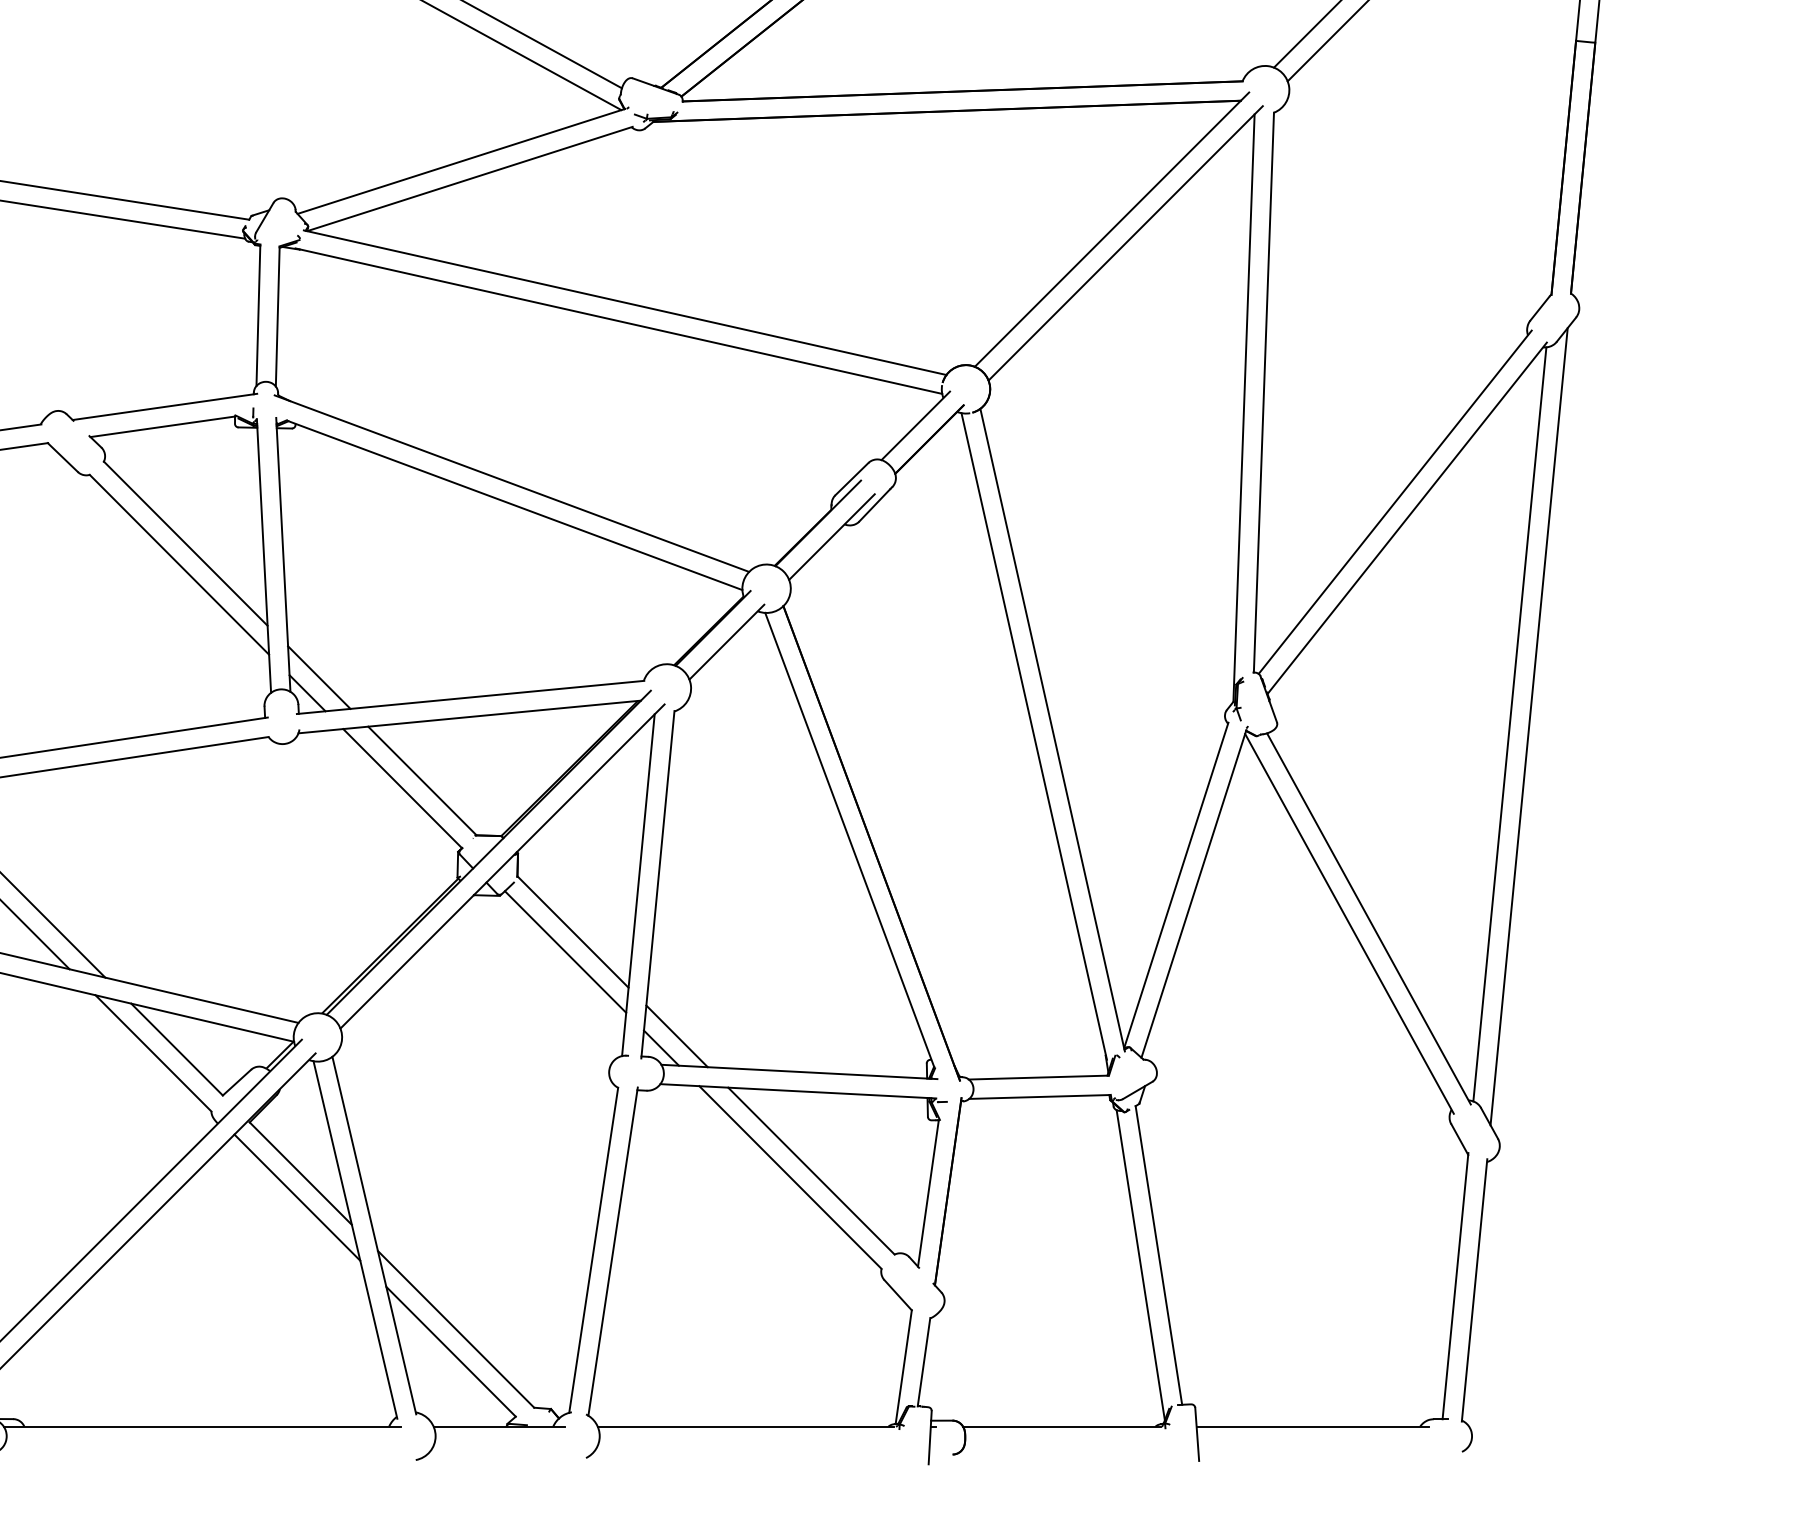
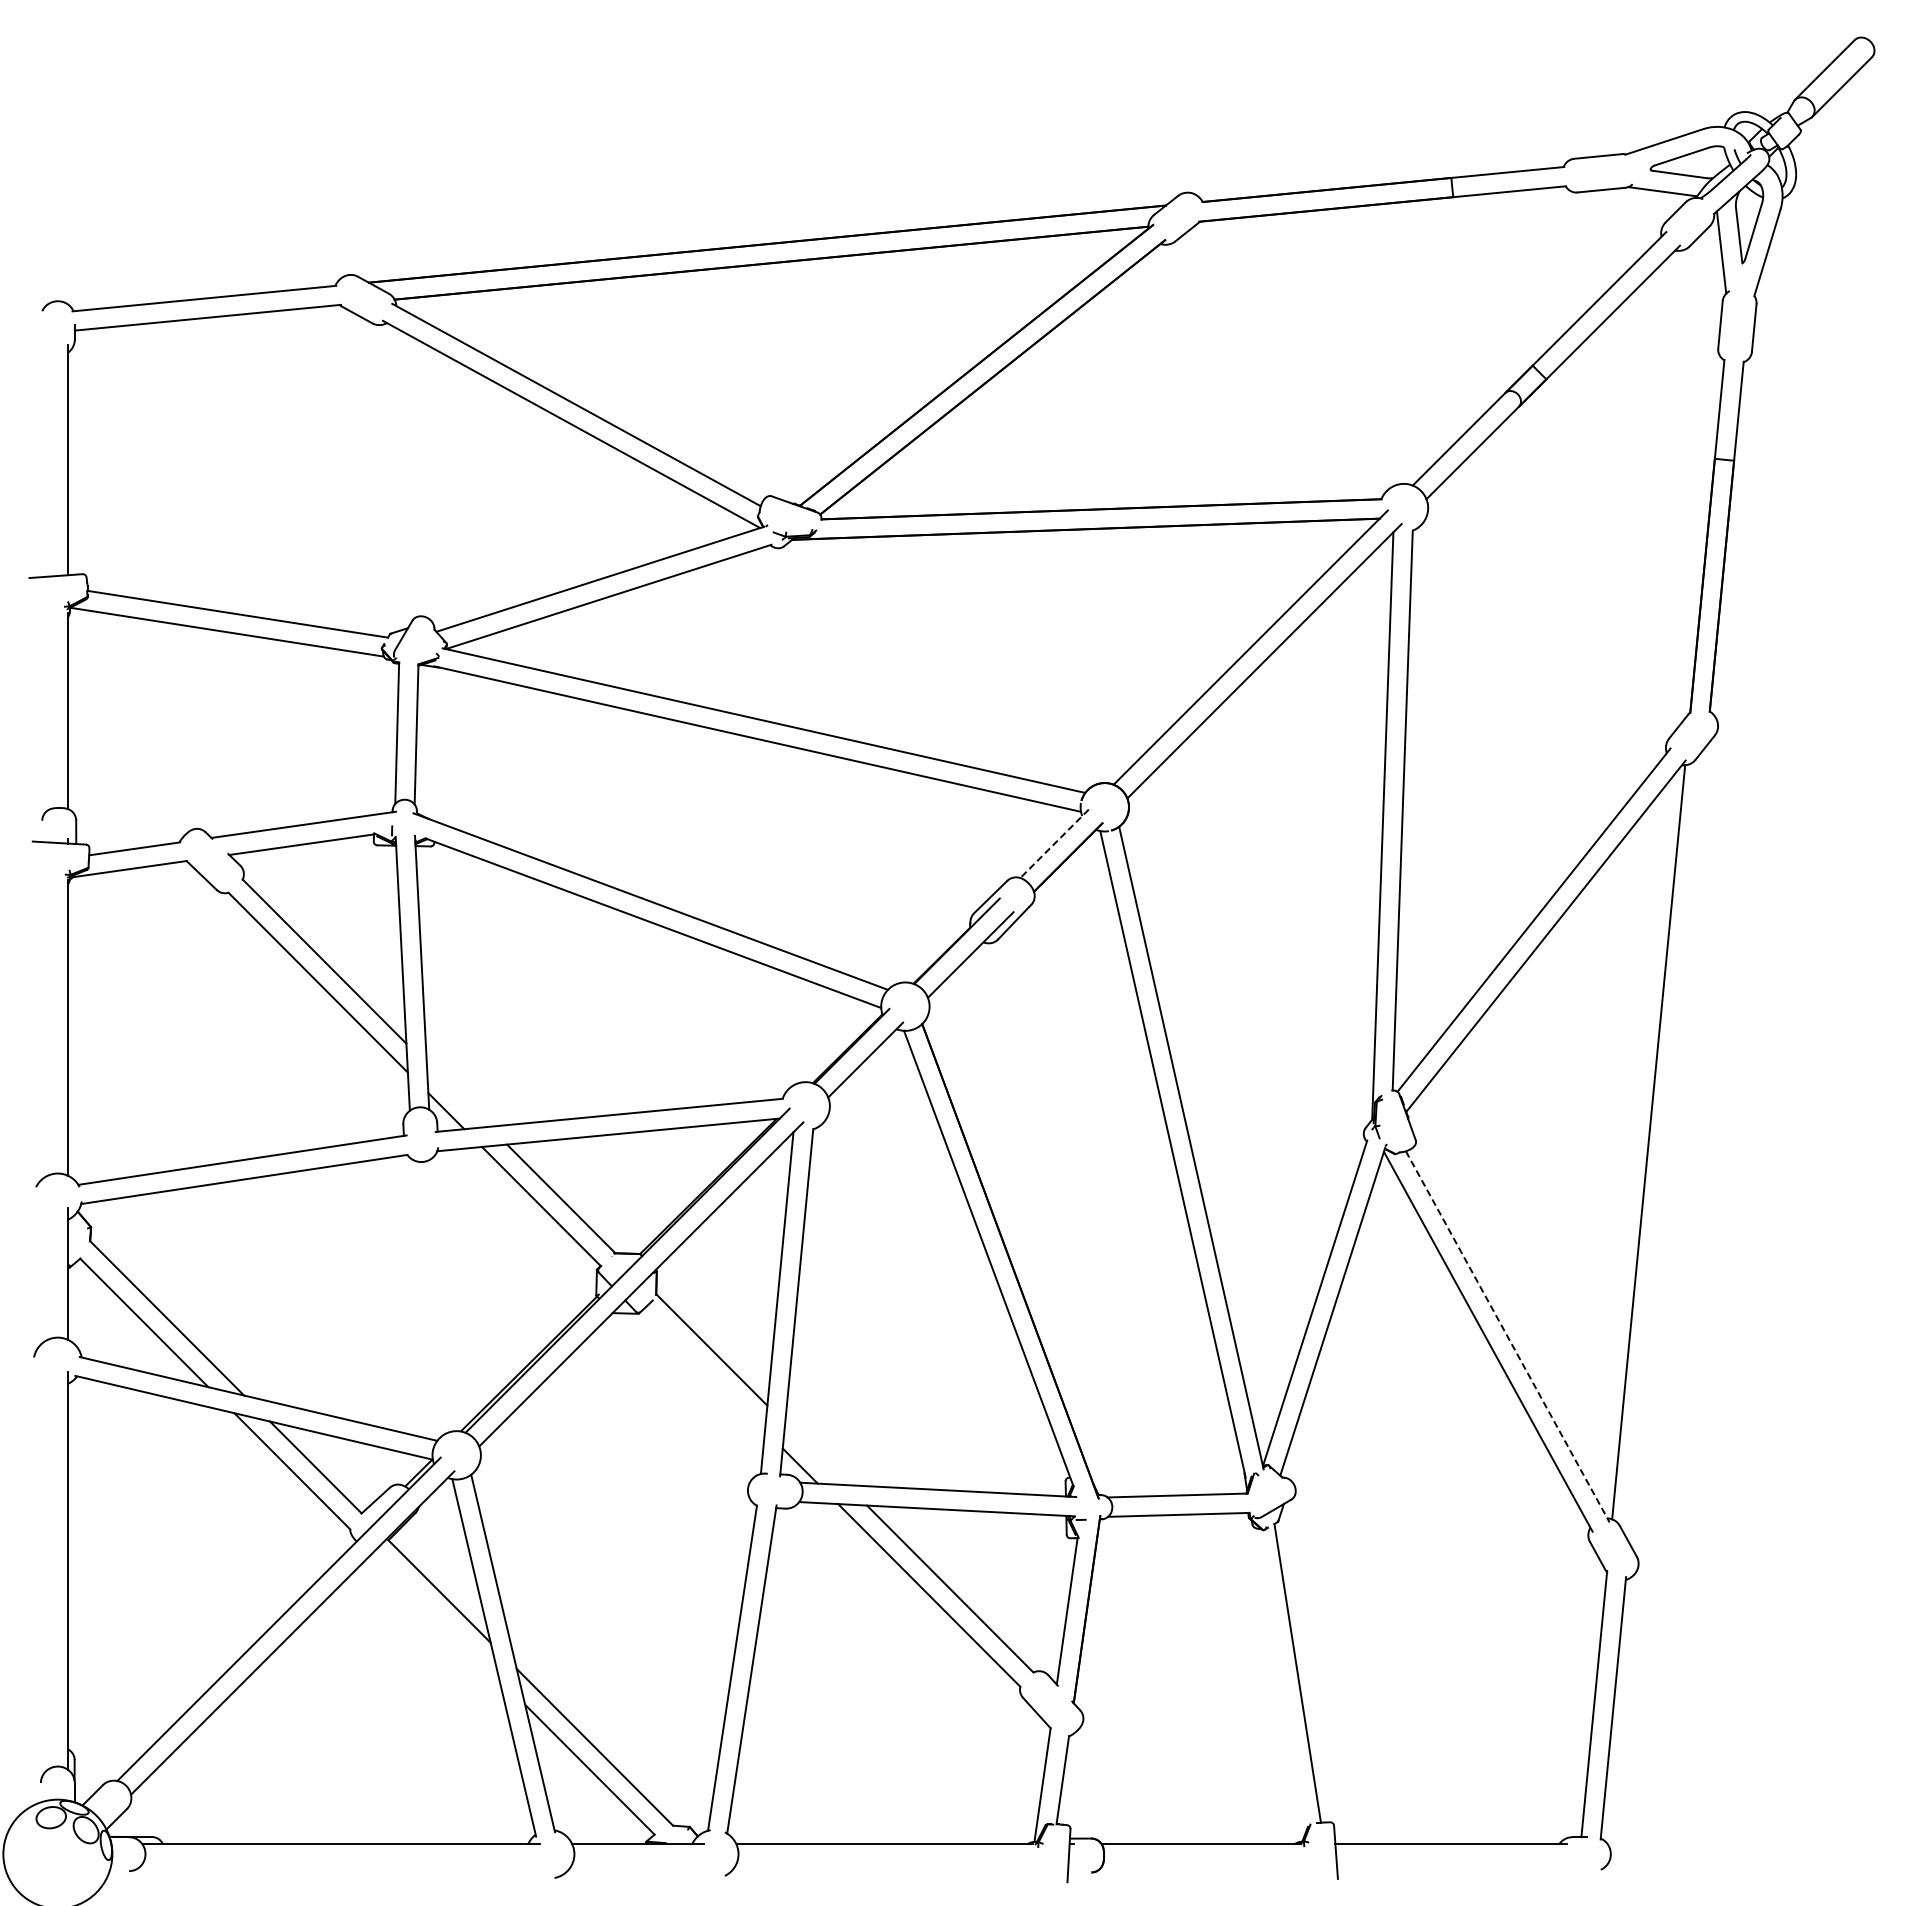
line: (915, 426) -> (1054, 844), solid -> dashed
line: (318, 677) -> (457, 1095), removed
line: (1528, 726) -> (1667, 1144), removed
line: (1368, 918) -> (1507, 1336), solid -> dashed
line: (565, 951) -> (704, 1369), removed
line: (676, 1036) -> (815, 1454), removed
line: (297, 1197) -> (436, 1615), removed
line: (1140, 1265) -> (1279, 1683), removed

